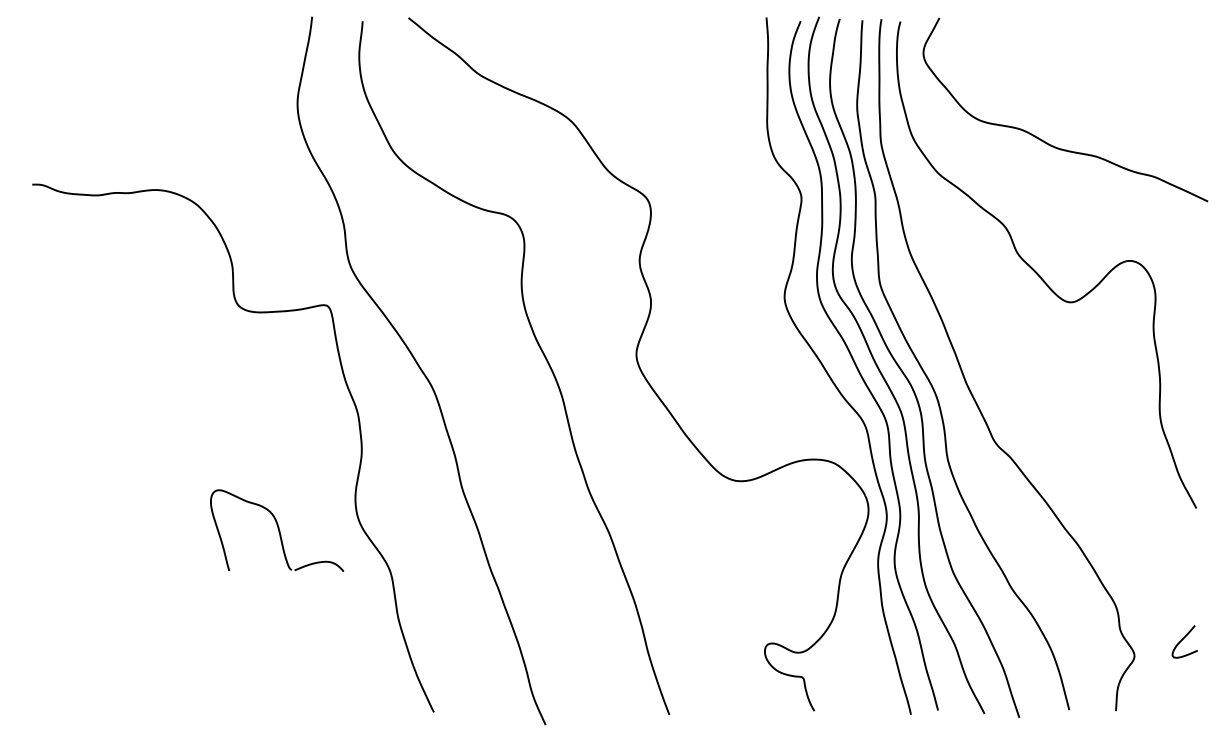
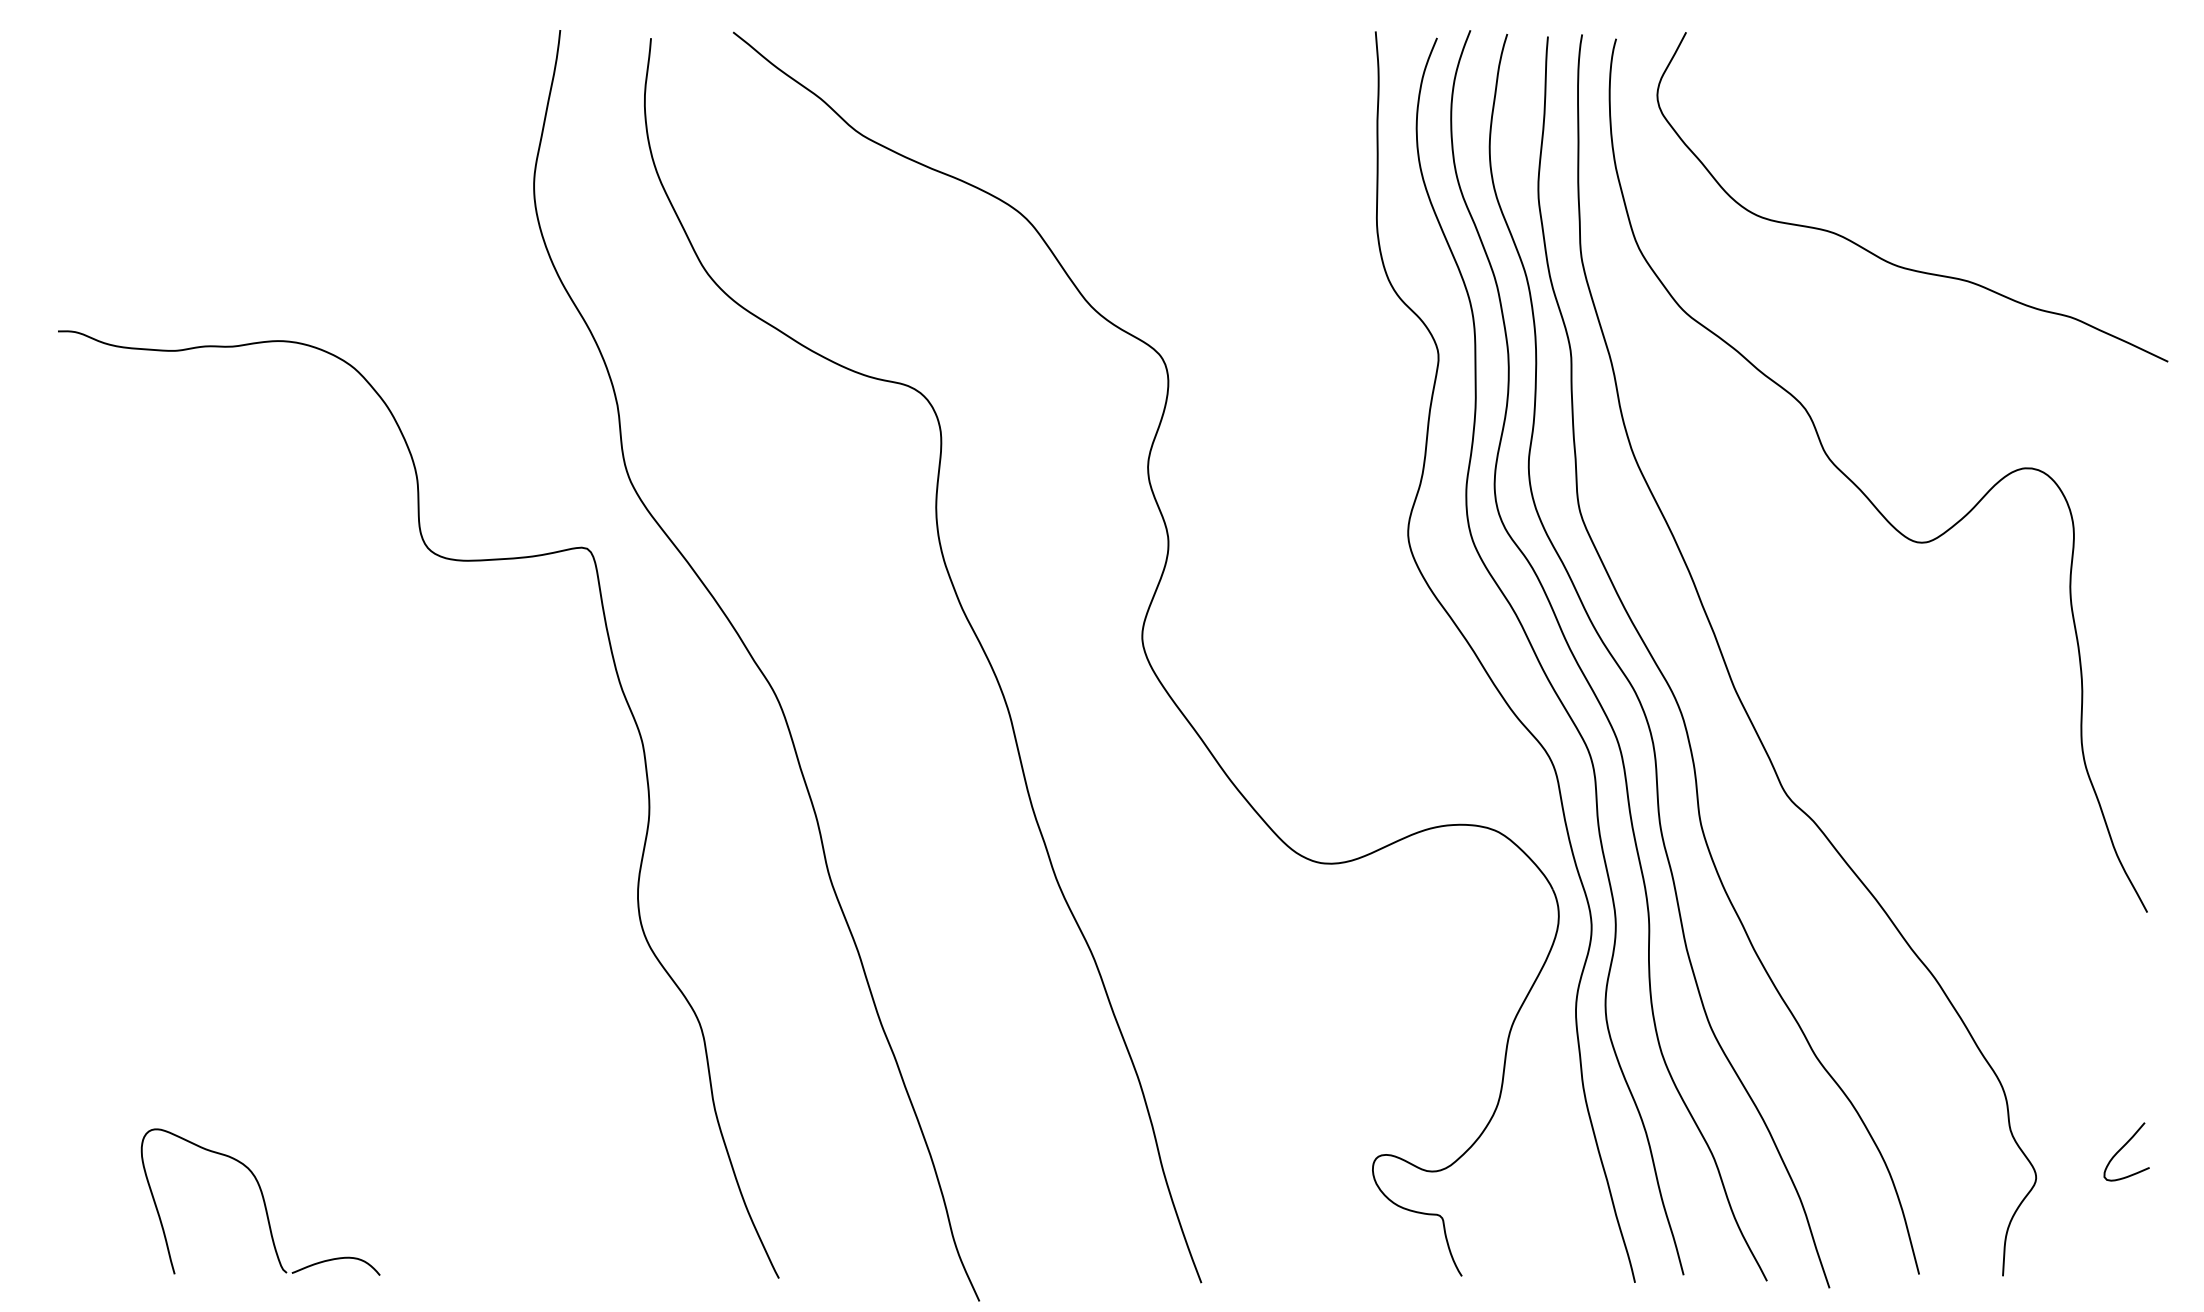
part: (277, 530) -> (261, 1201), moved

